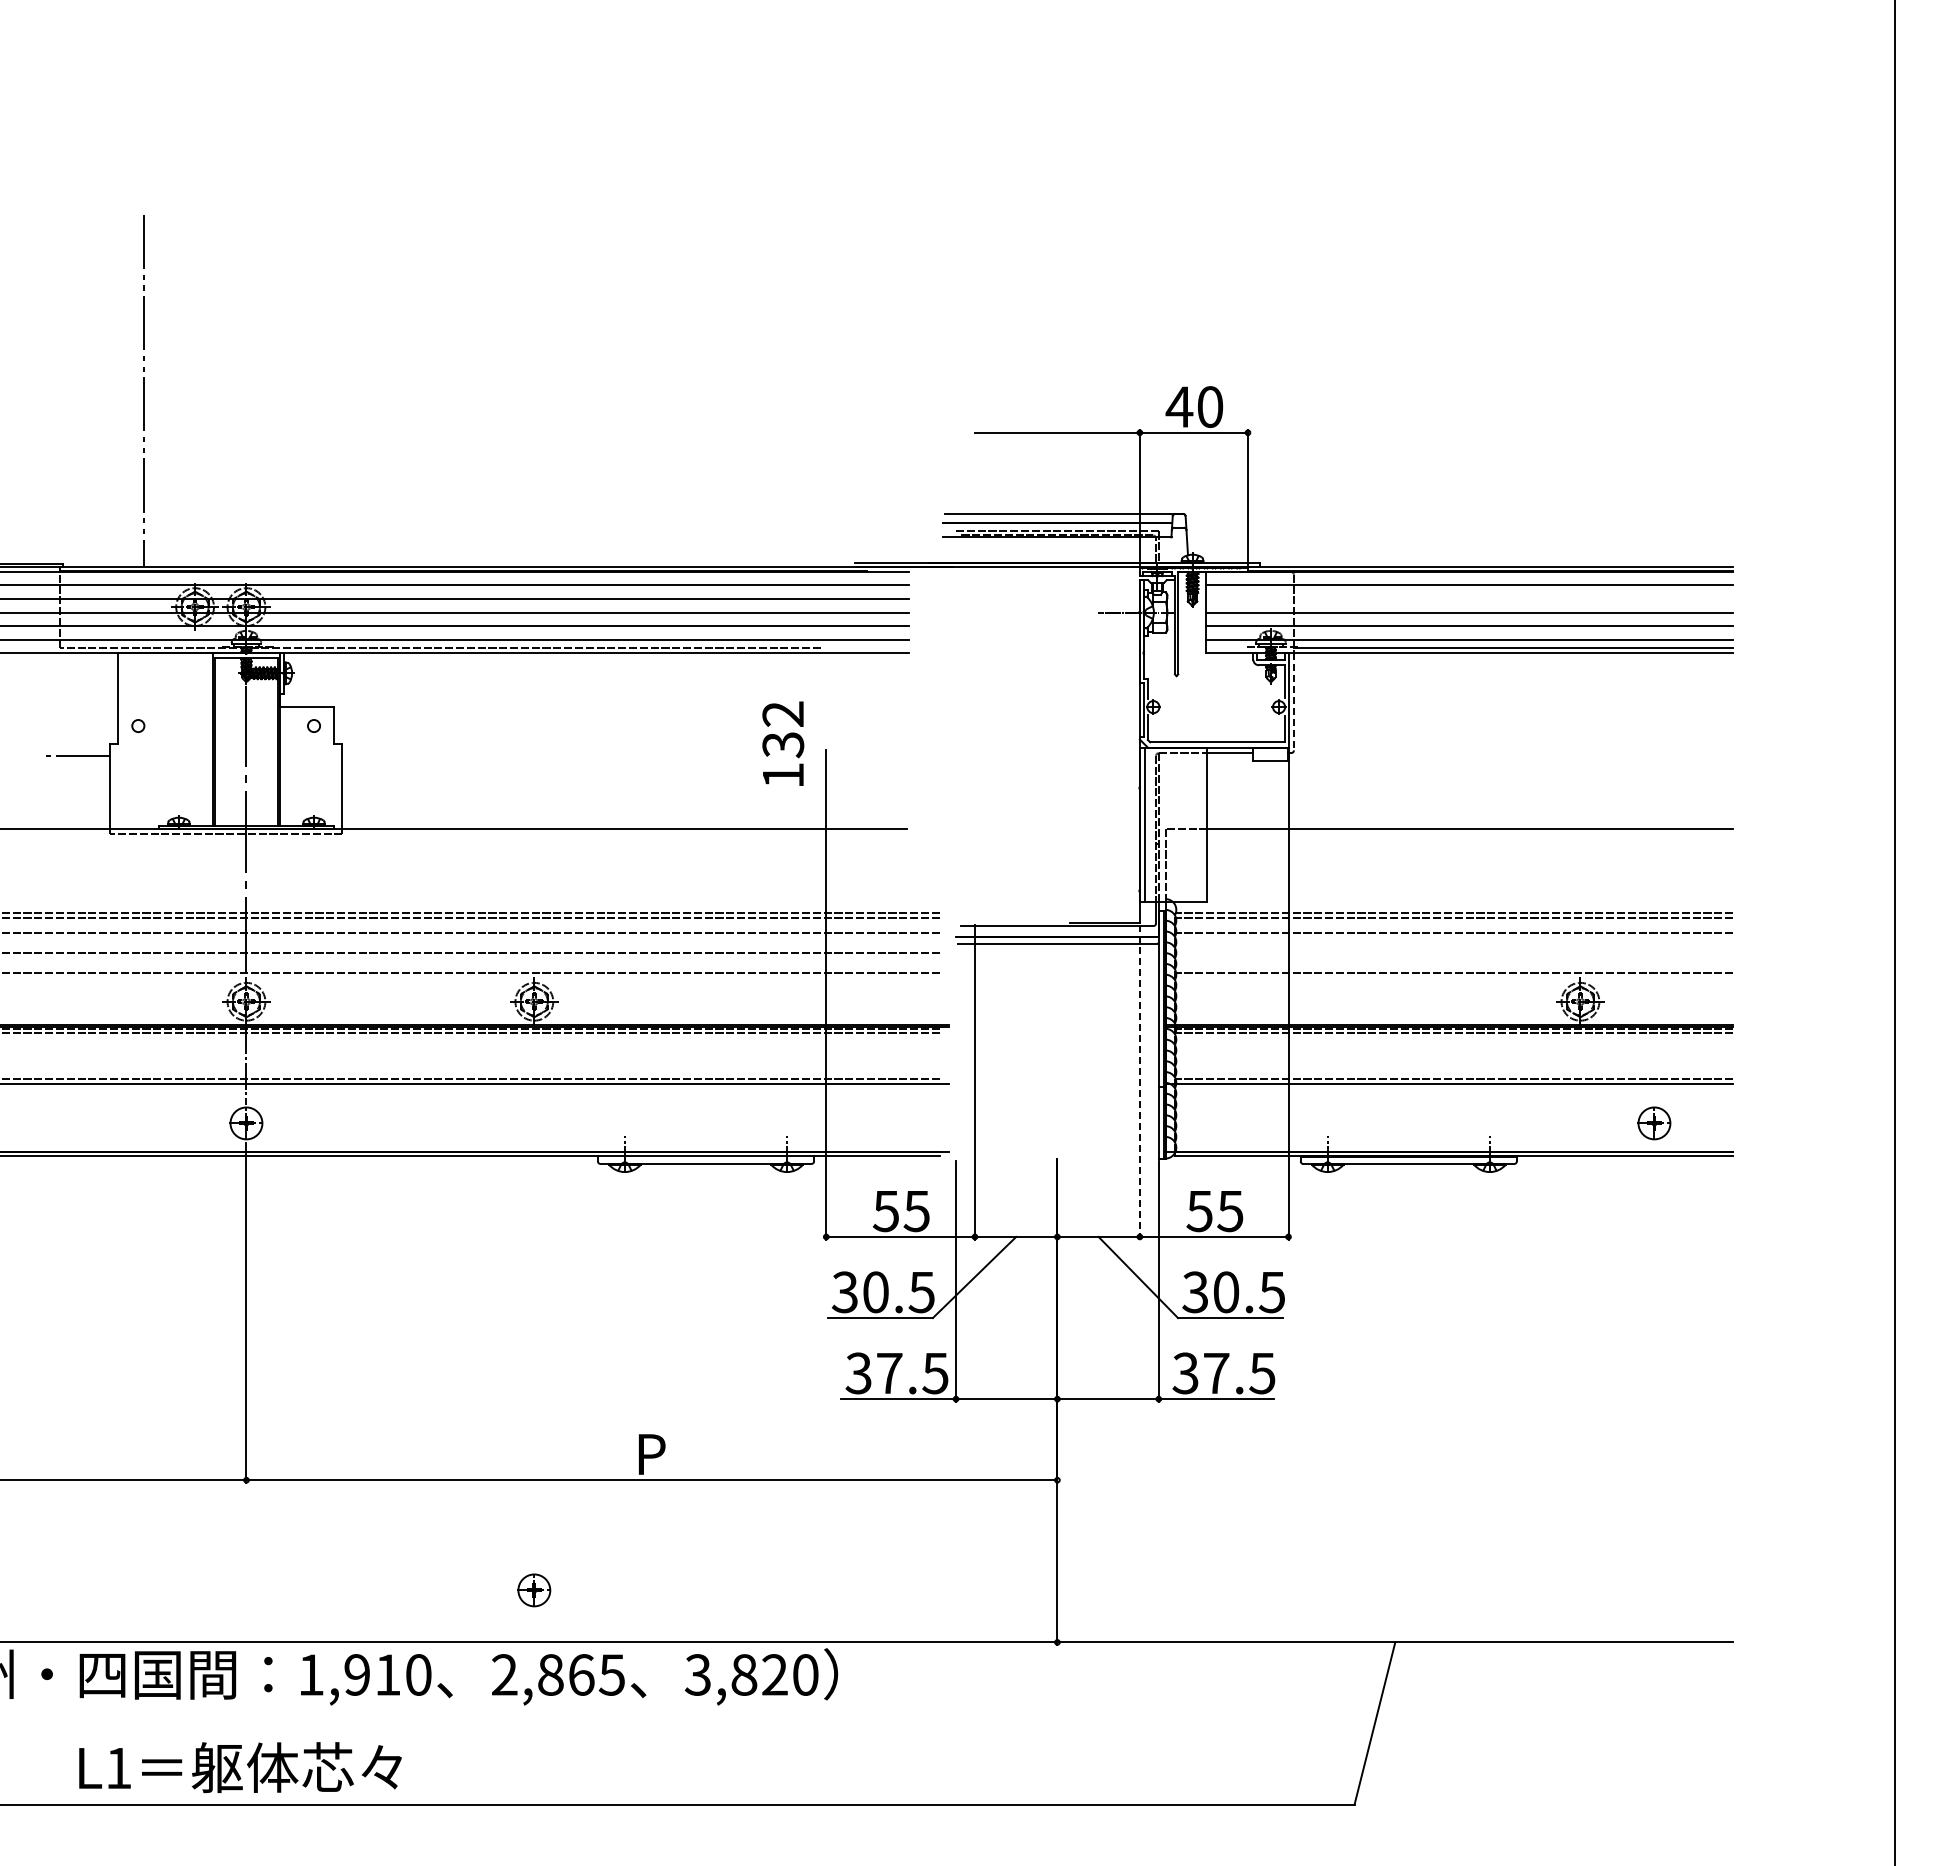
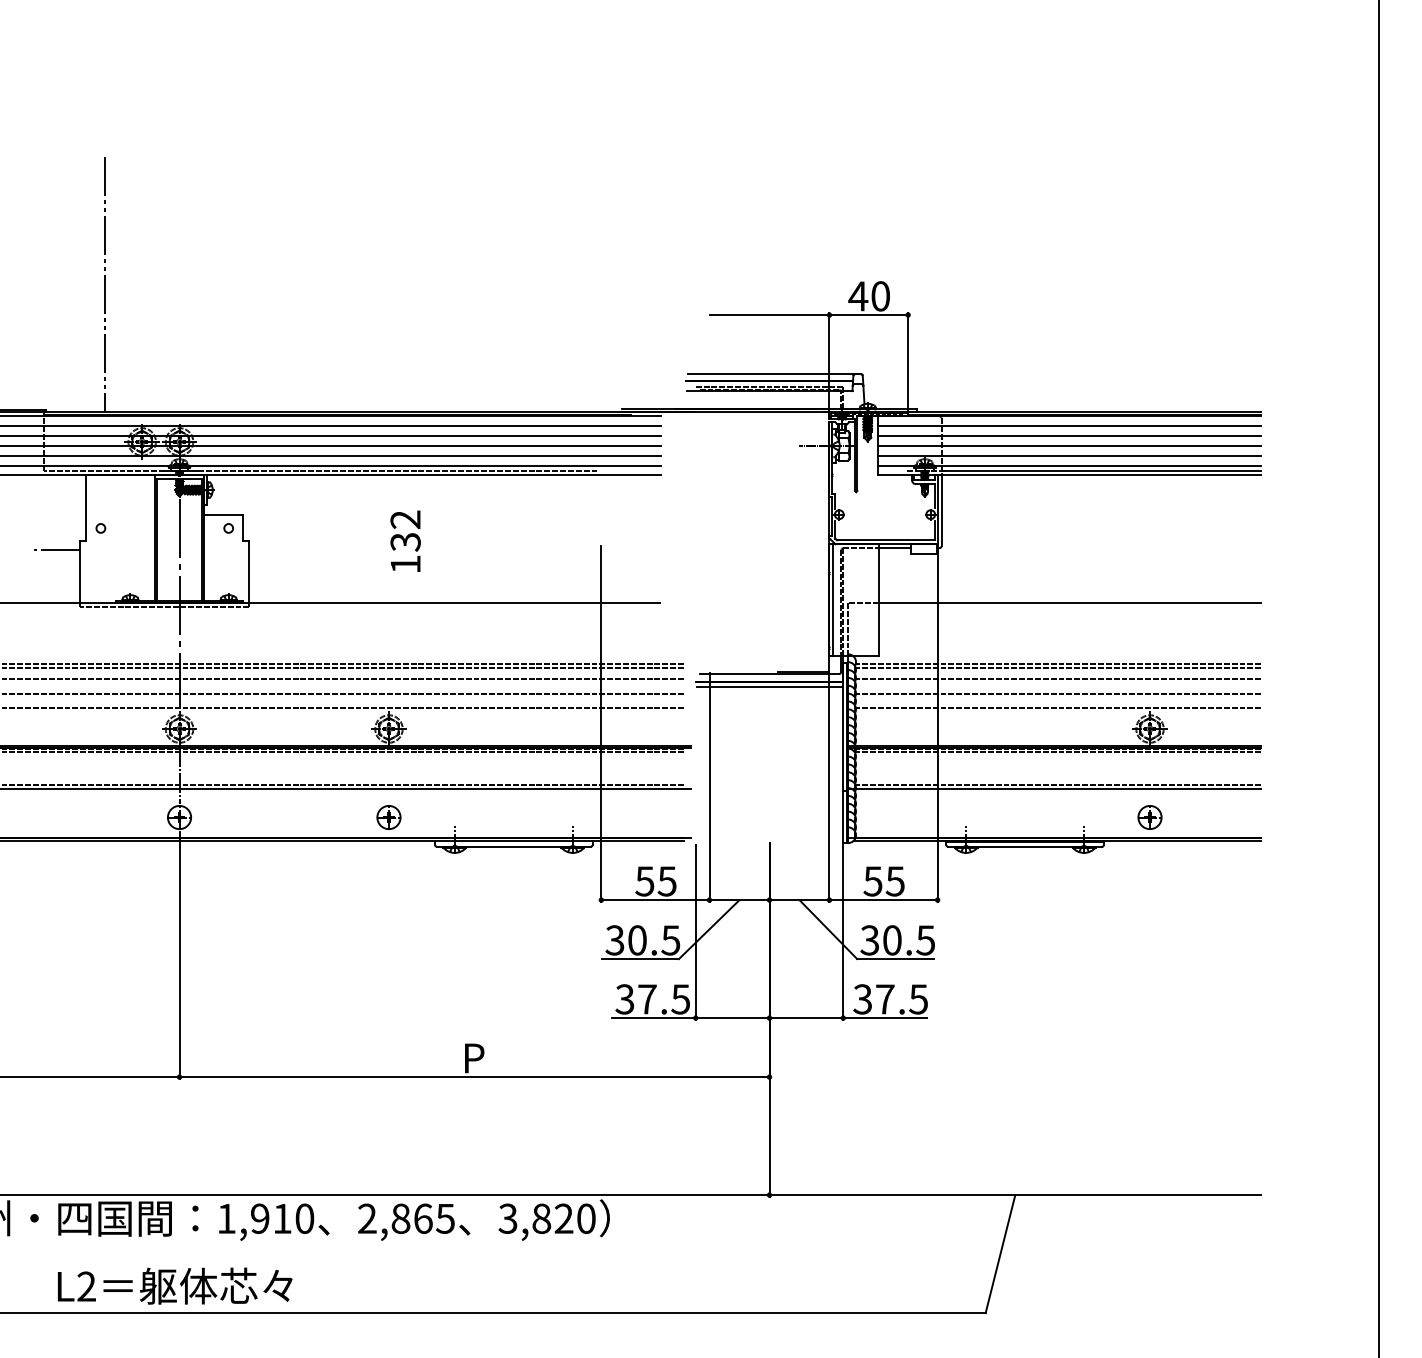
line: (1469, 599) -> (1069, 436), added
line: (1293, 701) -> (941, 510), dashed -> solid
text: (783, 743) -> (405, 541), moved
line: (1454, 953) -> (1058, 693), added
line: (1139, 1082) -> (829, 787), dashed -> solid
part: (1654, 1123) -> (1150, 817), moved
part: (534, 1590) -> (389, 817), moved
text: (118, 1767) -> (86, 1286), L1 -> L2

